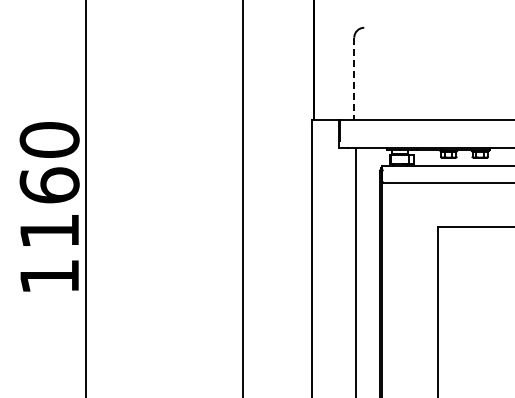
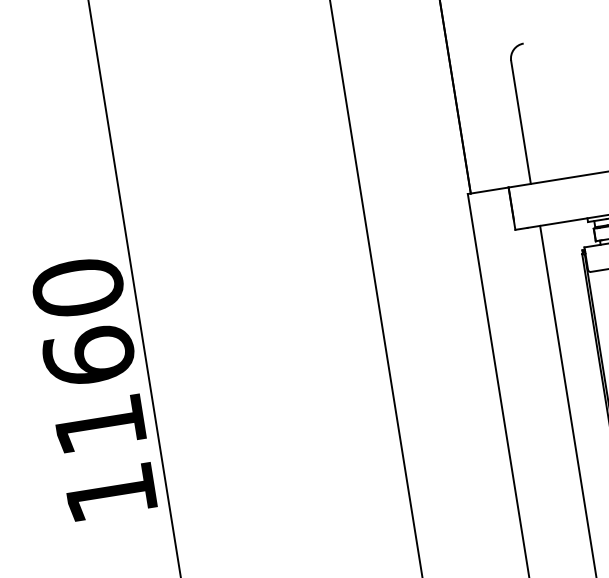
line: (354, 78) -> (521, 122), dashed -> solid

